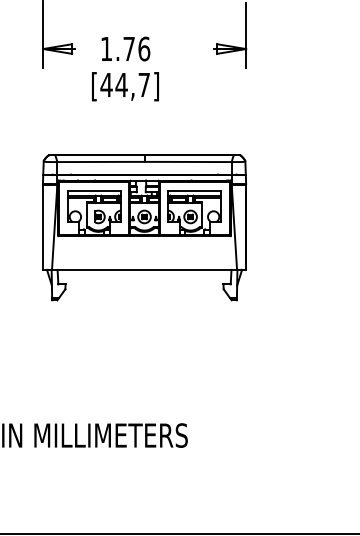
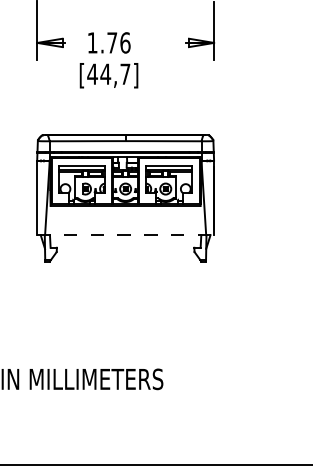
line: (144, 269) -> (125, 234), solid -> dashed

